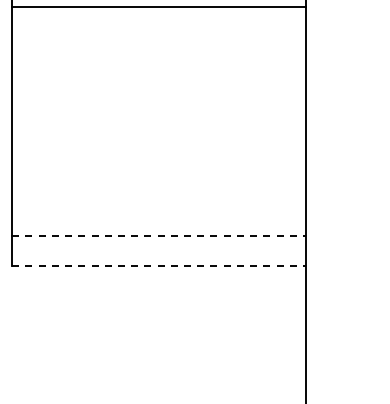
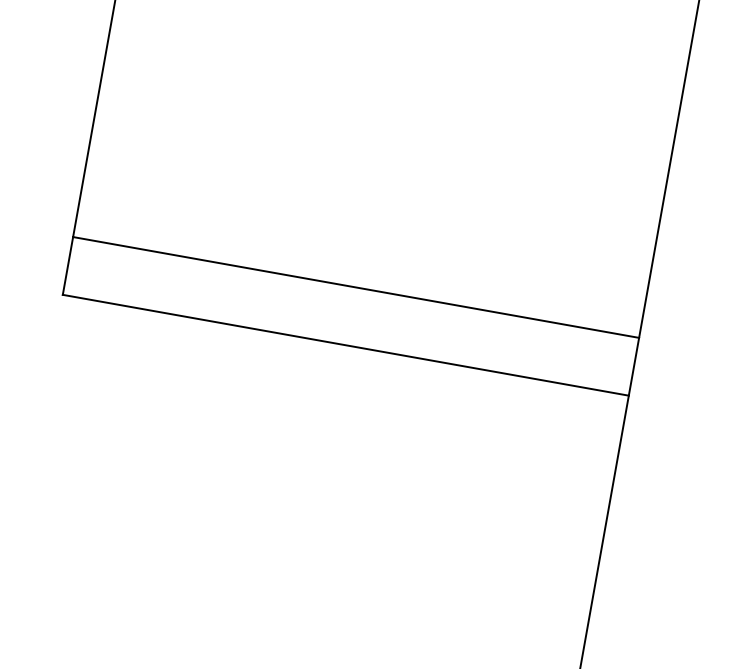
line: (159, 236) -> (356, 287), dashed -> solid
line: (159, 266) -> (346, 345), dashed -> solid

